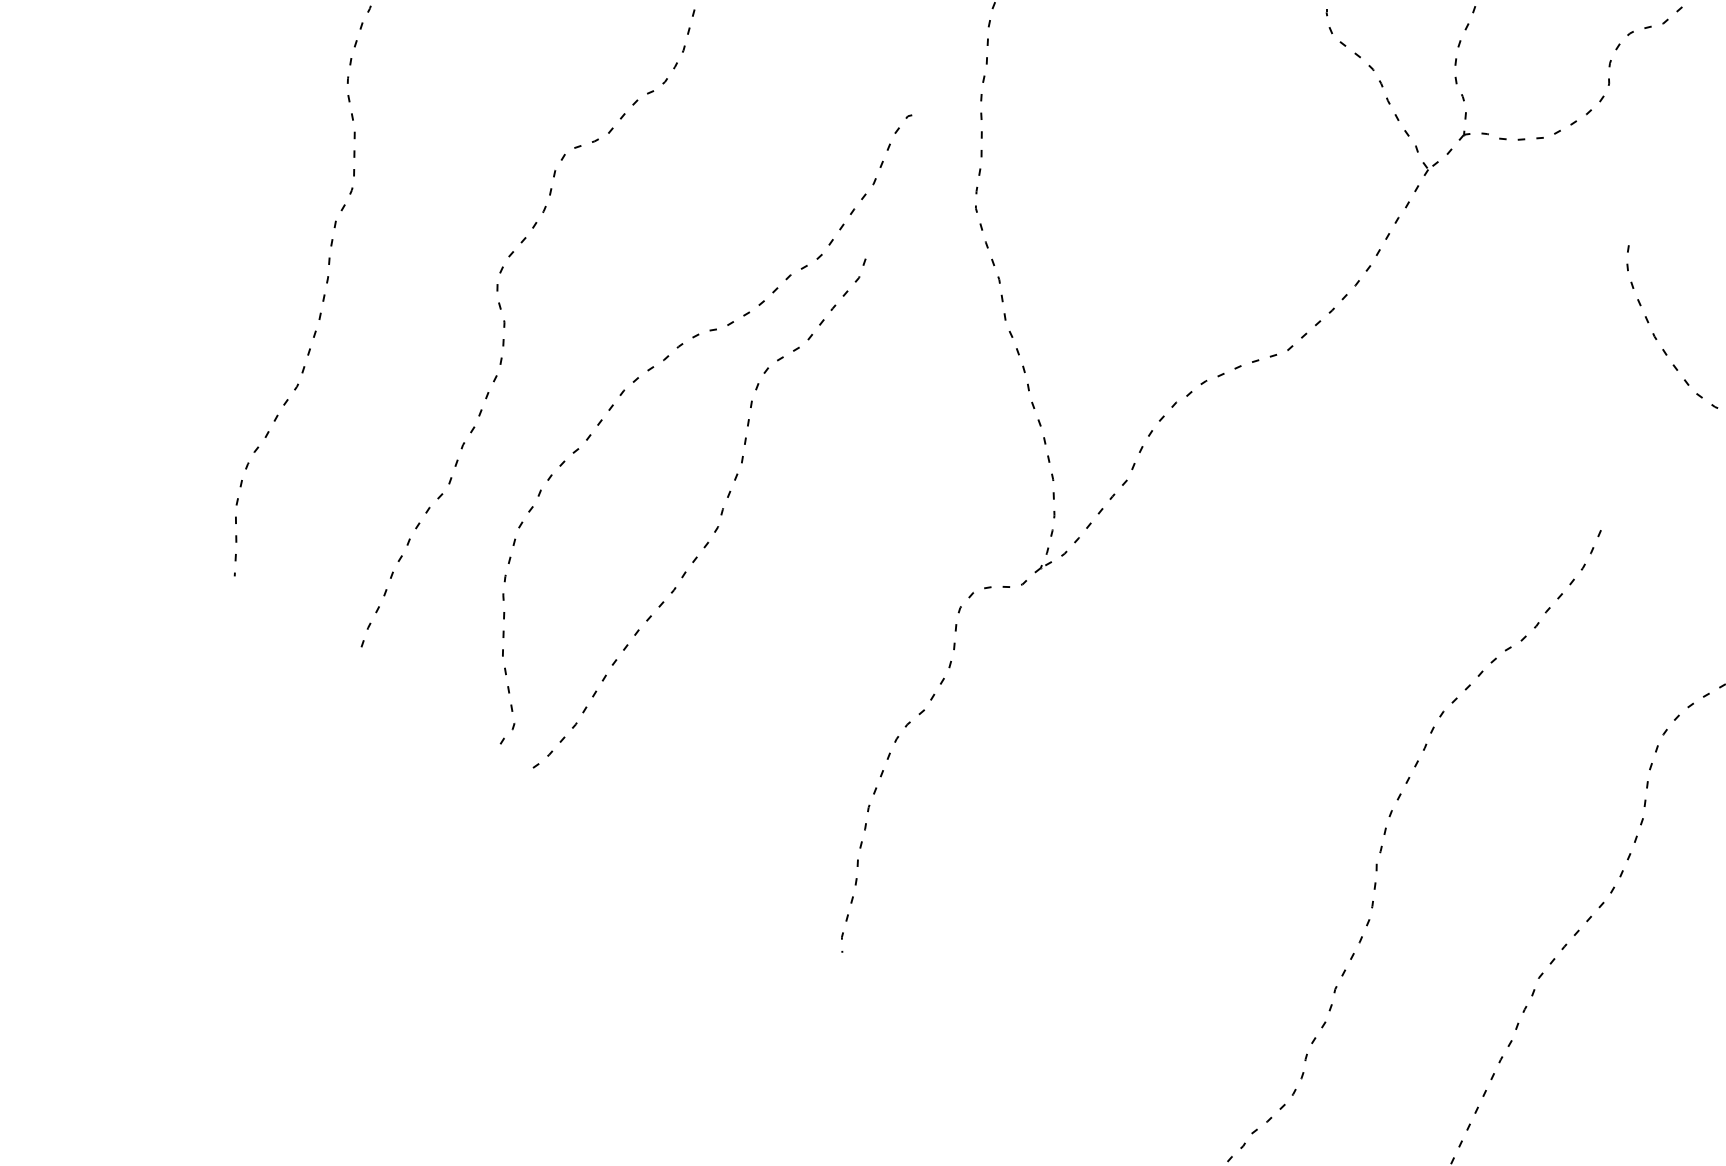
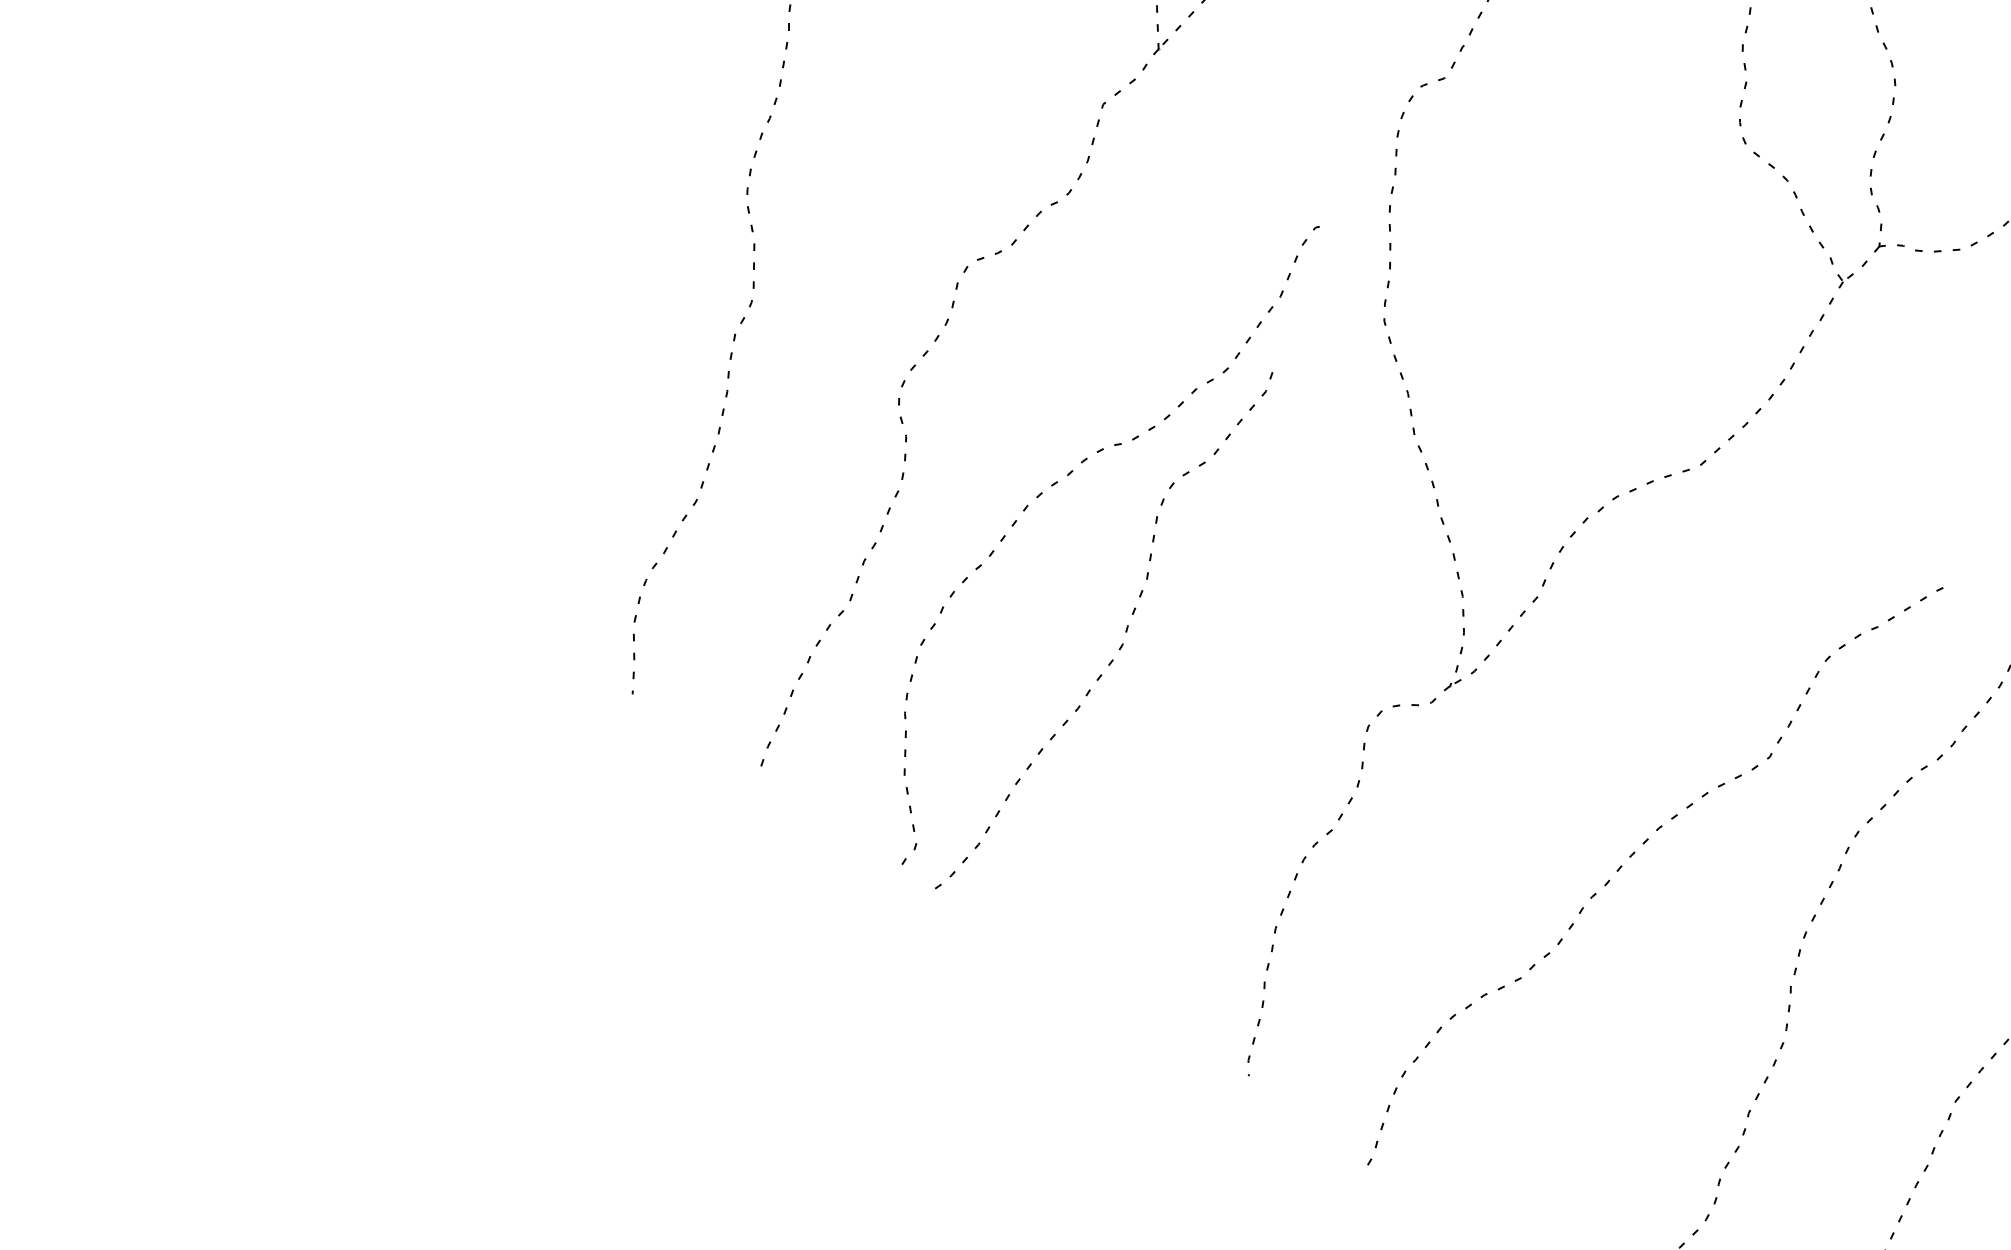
curve: (1221, 734) -> (1633, 854), added

